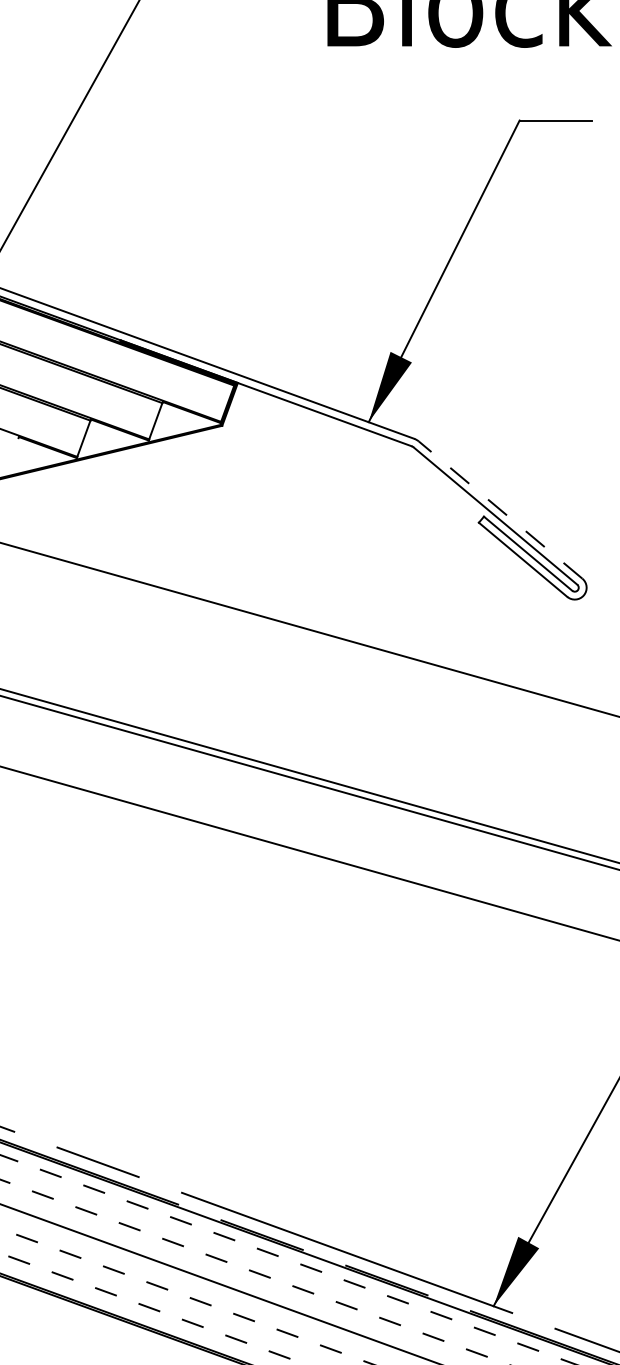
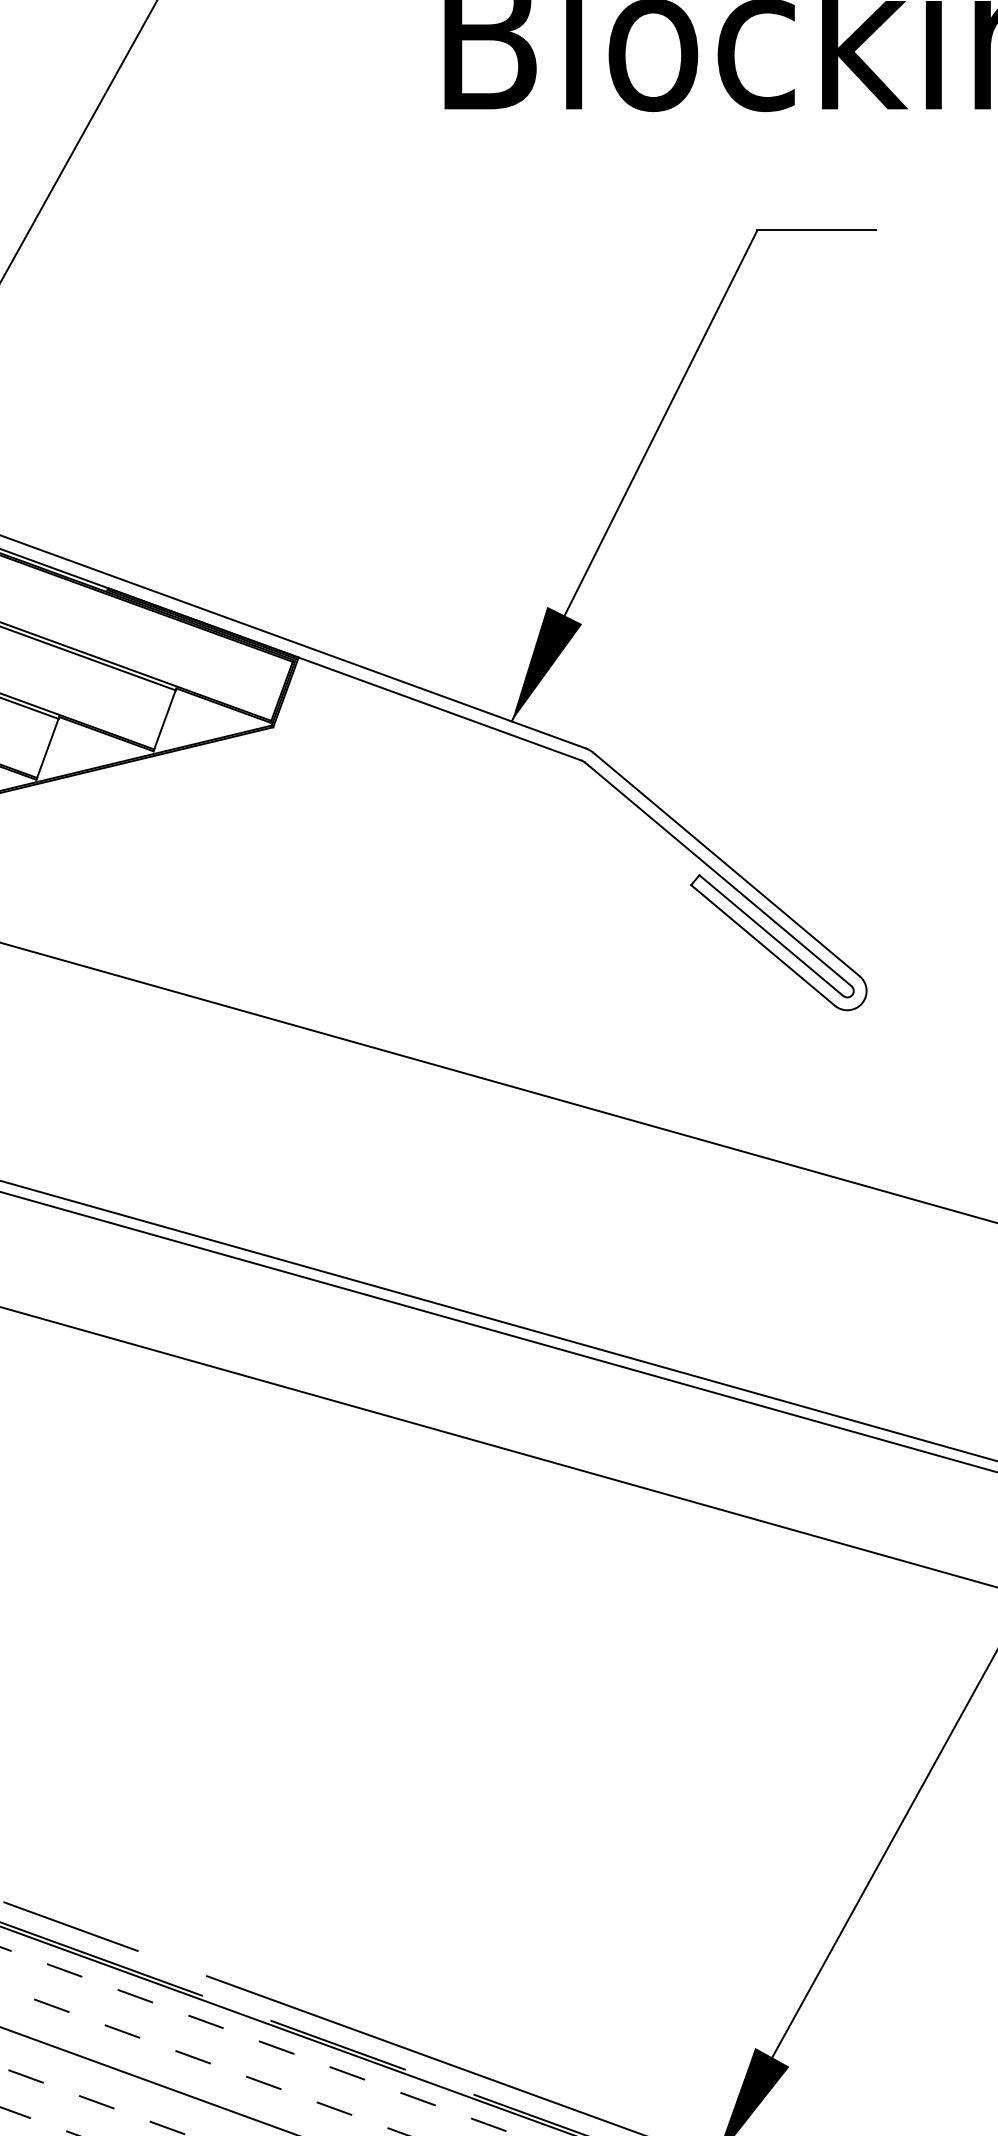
line: (500, 510) -> (726, 865), dashed -> solid

